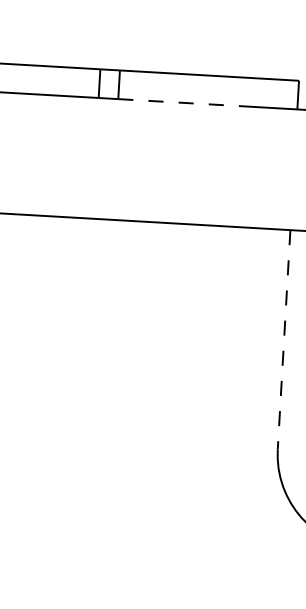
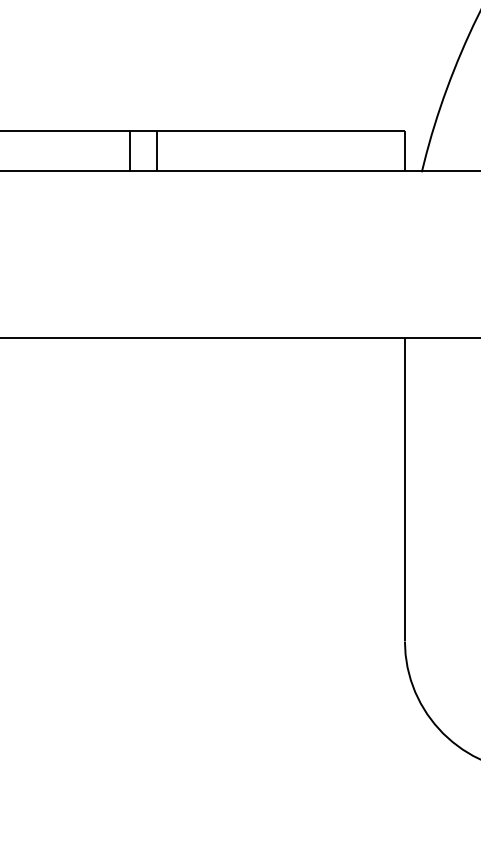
line: (180, 102) -> (243, 171), dashed -> solid
line: (283, 339) -> (404, 489), dashed -> solid

